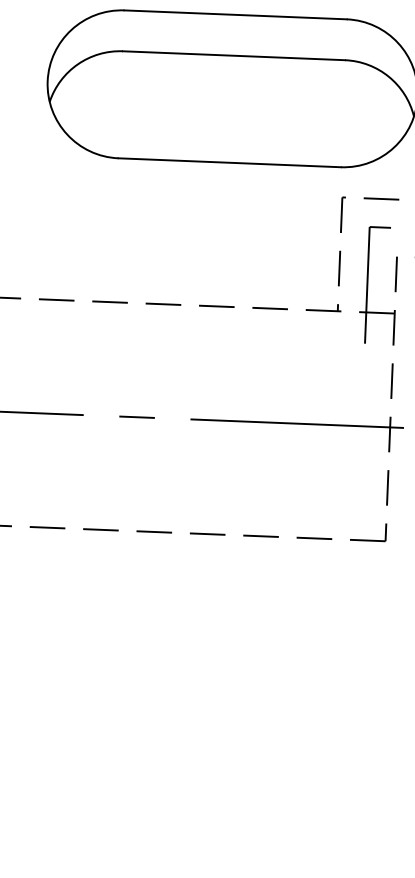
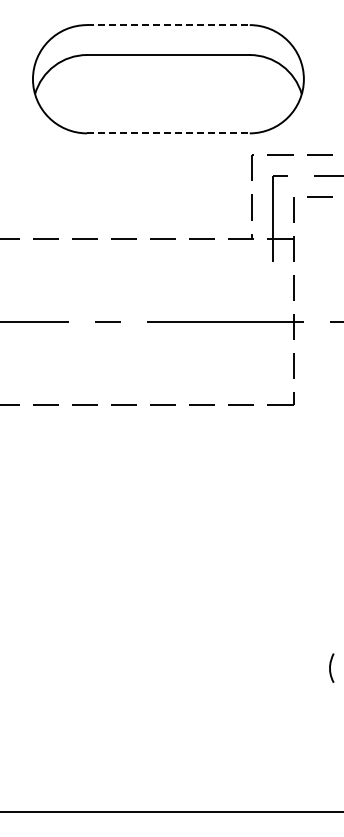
line: (235, 15) -> (168, 25), solid -> dashed
line: (229, 162) -> (168, 133), solid -> dashed

